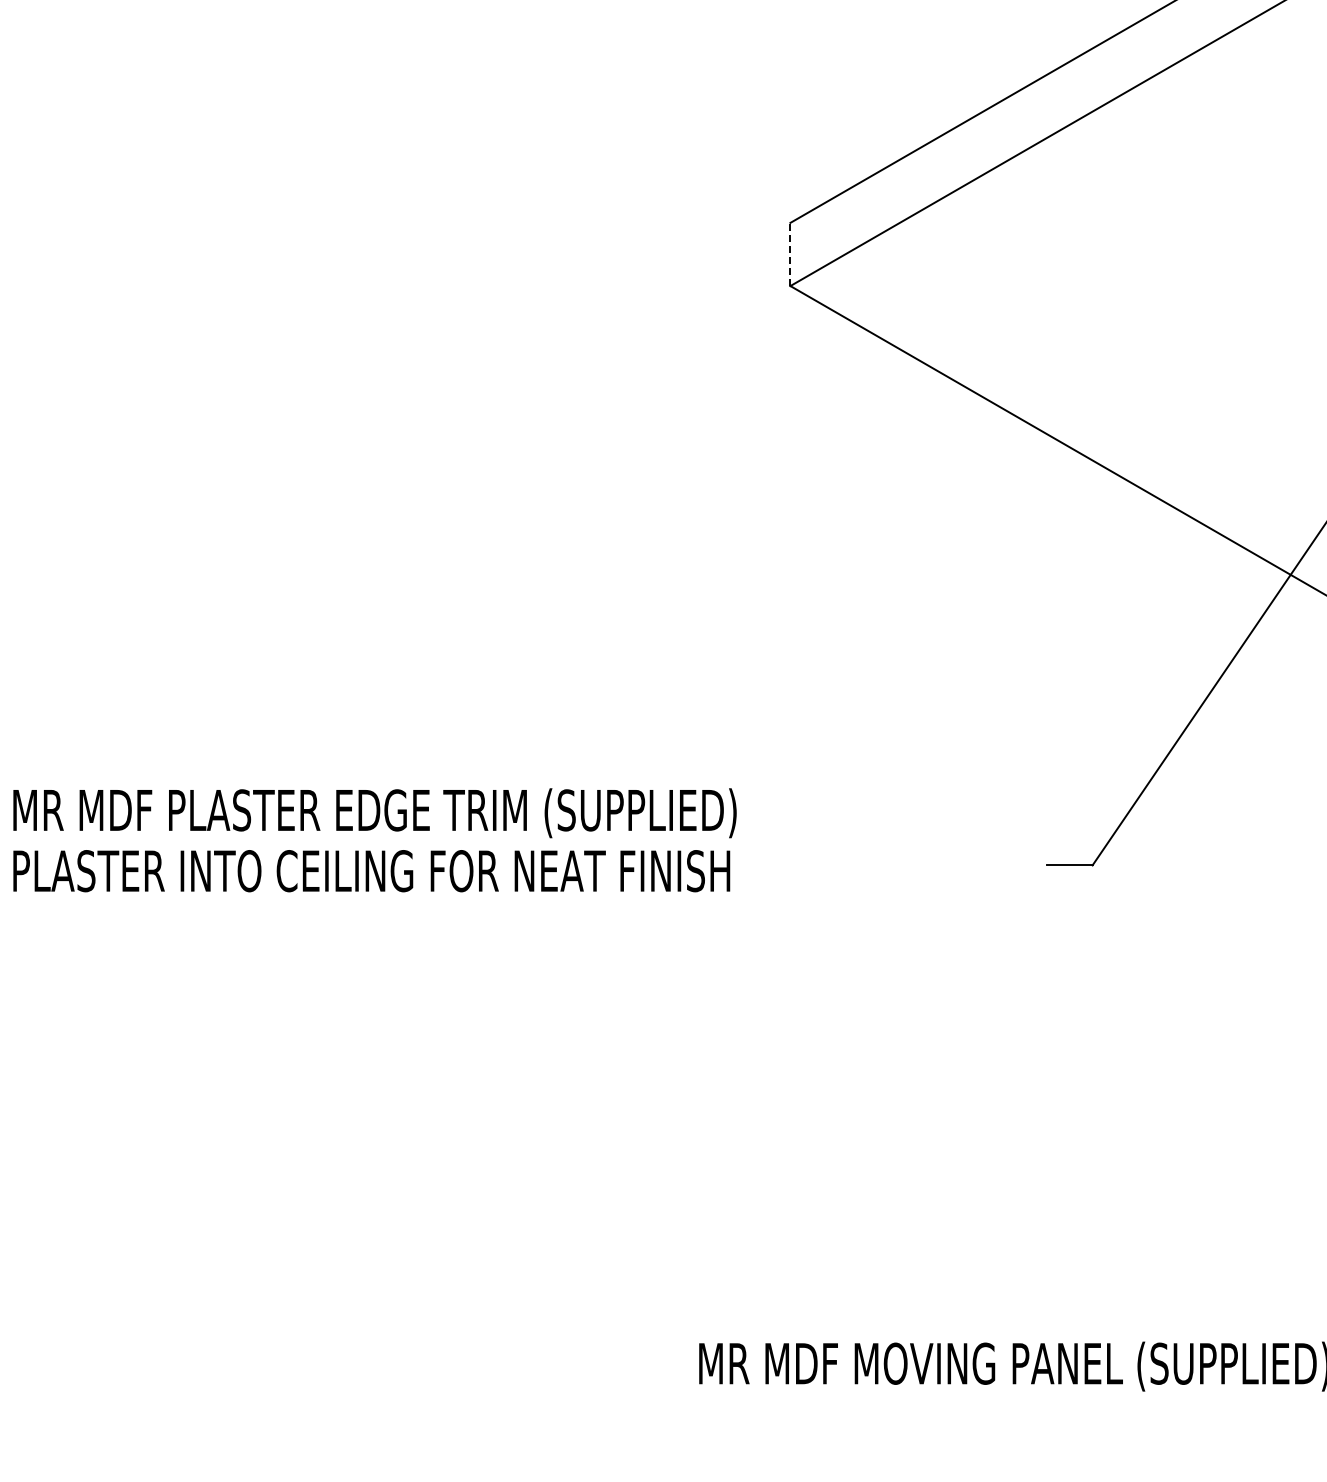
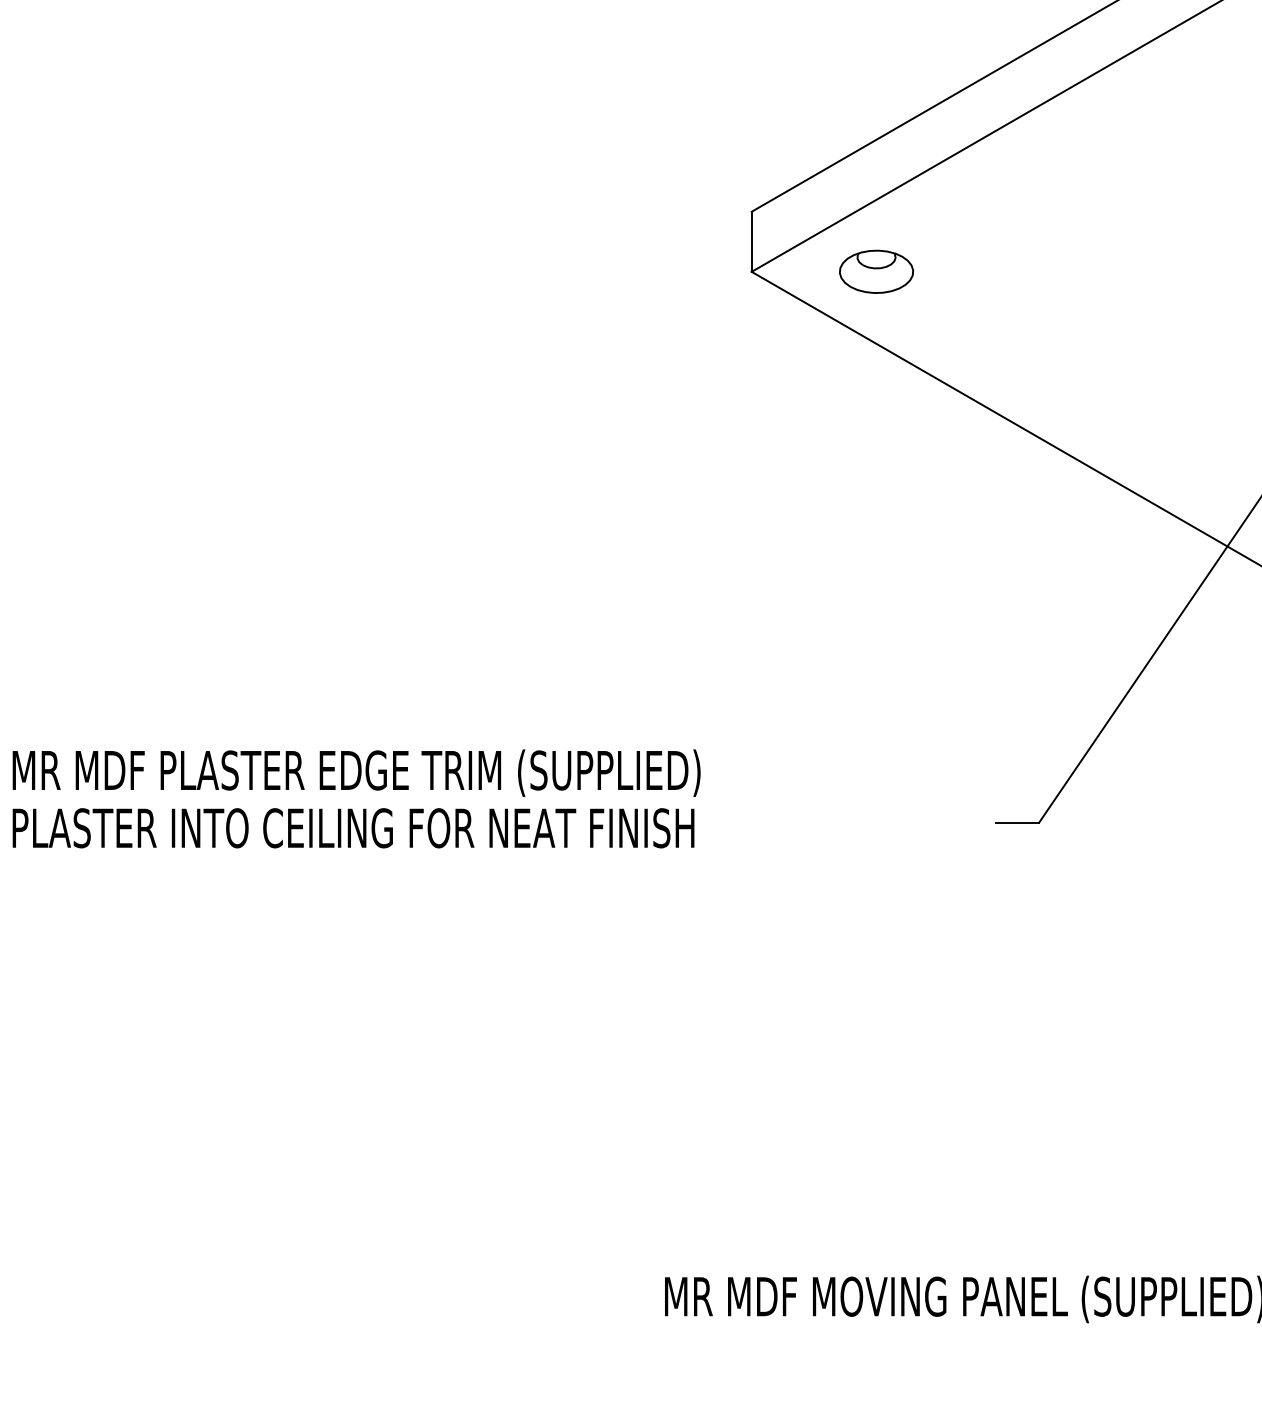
line: (790, 254) -> (751, 241), dashed -> solid
part: (921, 285) -> (876, 271), added

